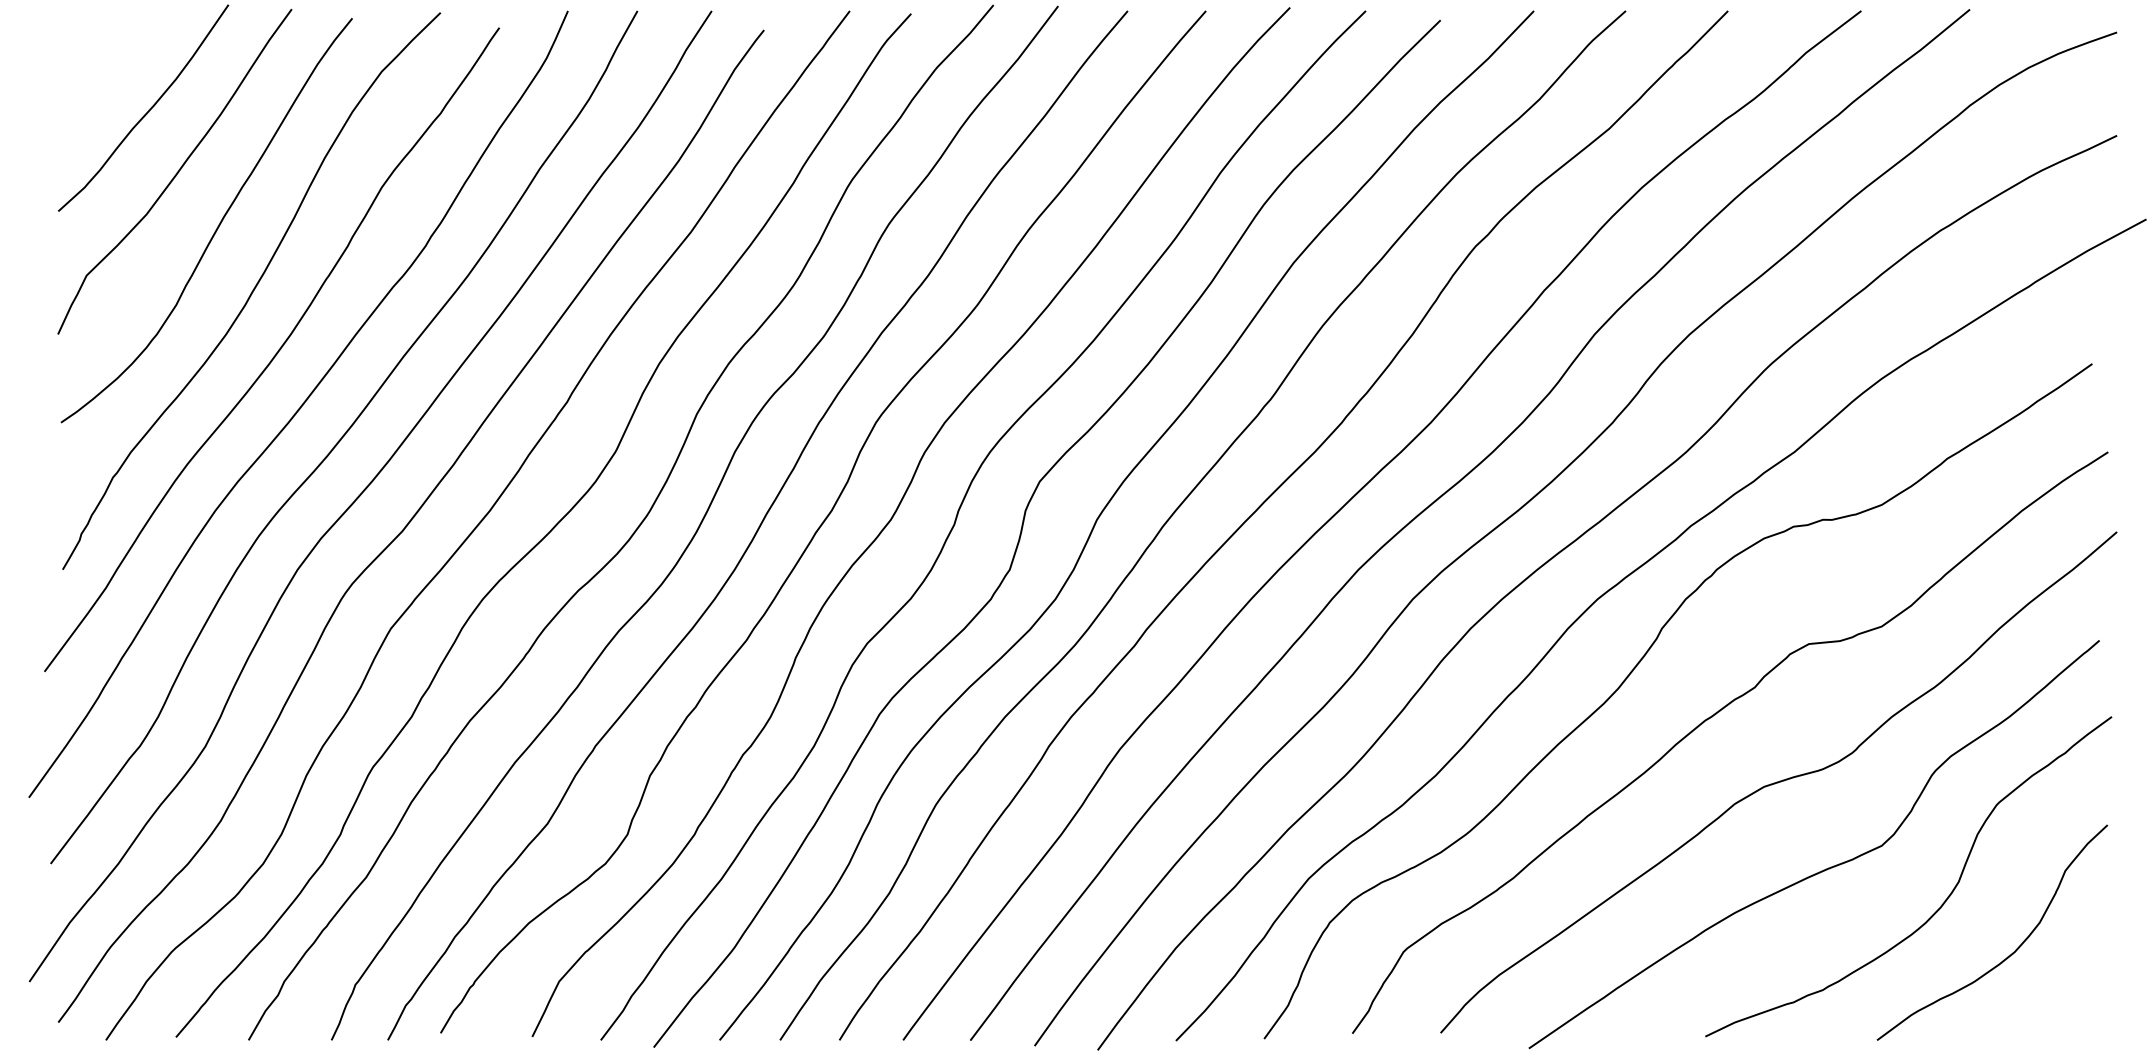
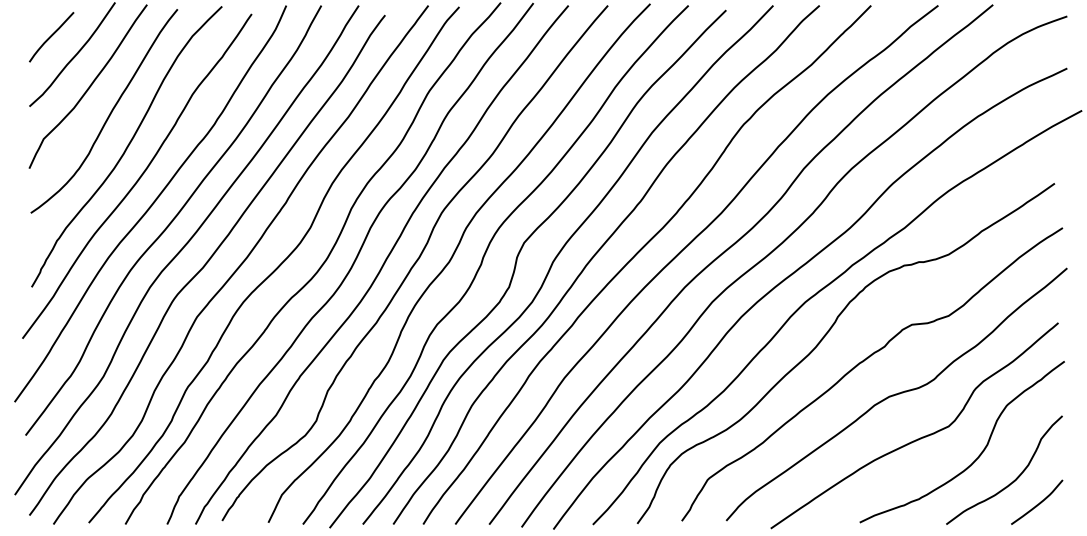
curve: (102, 74) -> (51, 37), added
curve: (2061, 996) -> (1039, 502), added

